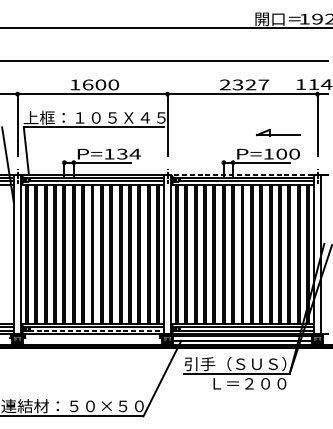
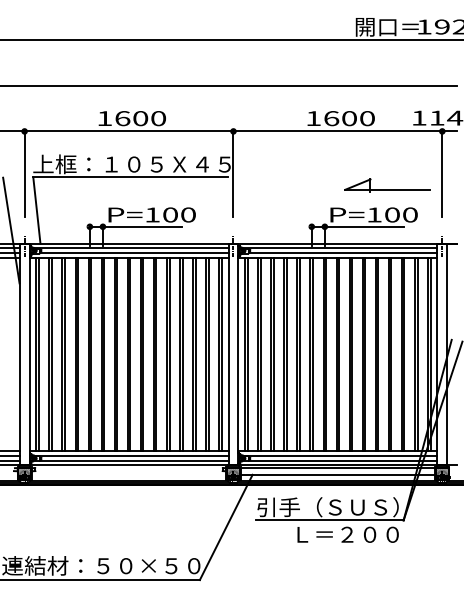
text: (244, 84) -> (340, 118), 2327 -> 1600
part: (278, 132) -> (387, 185), size x1.43
text: (128, 153) -> (179, 214), P=134 -> P=100
line: (245, 174) -> (342, 243), dashed -> solid
line: (96, 330) -> (134, 460), dashed -> solid

